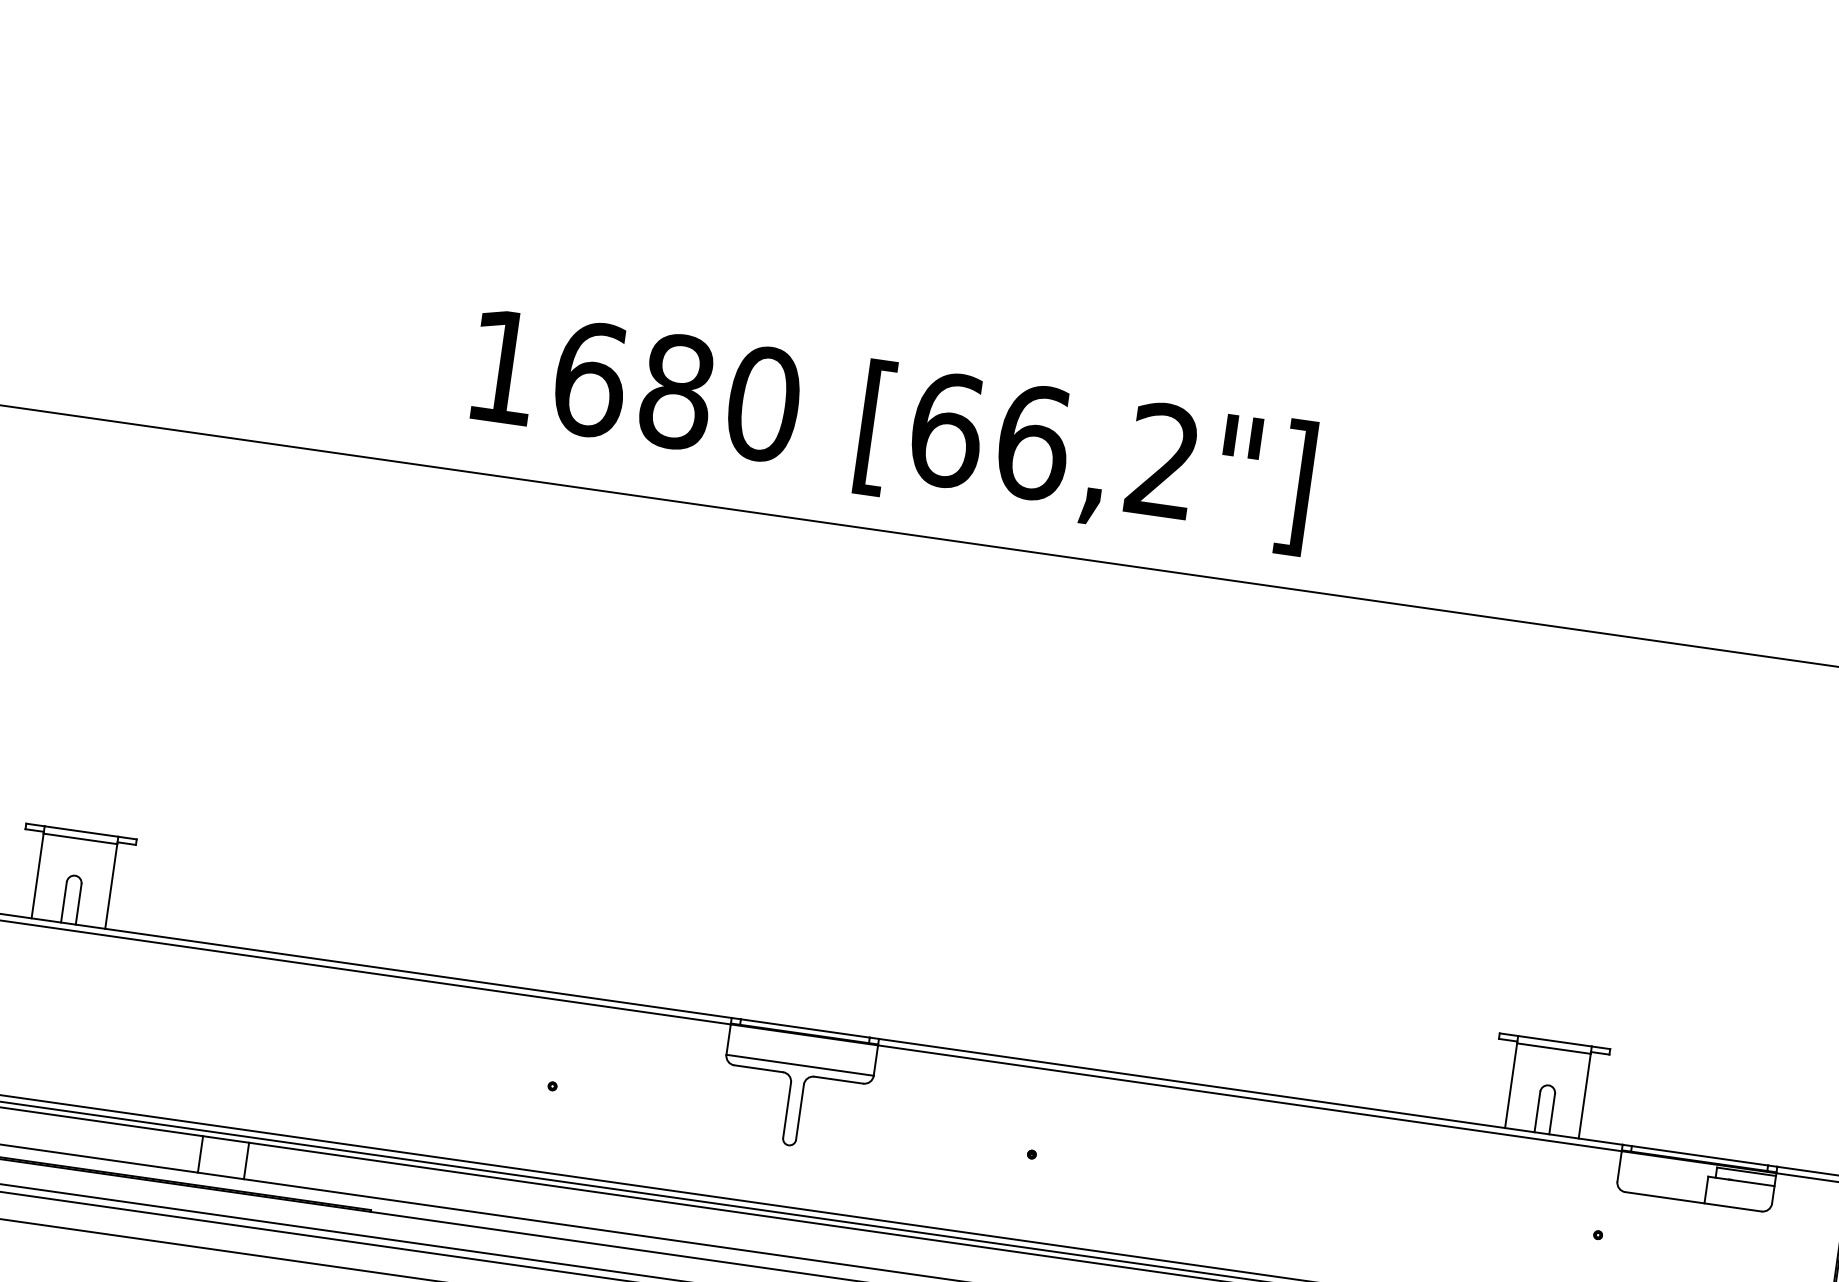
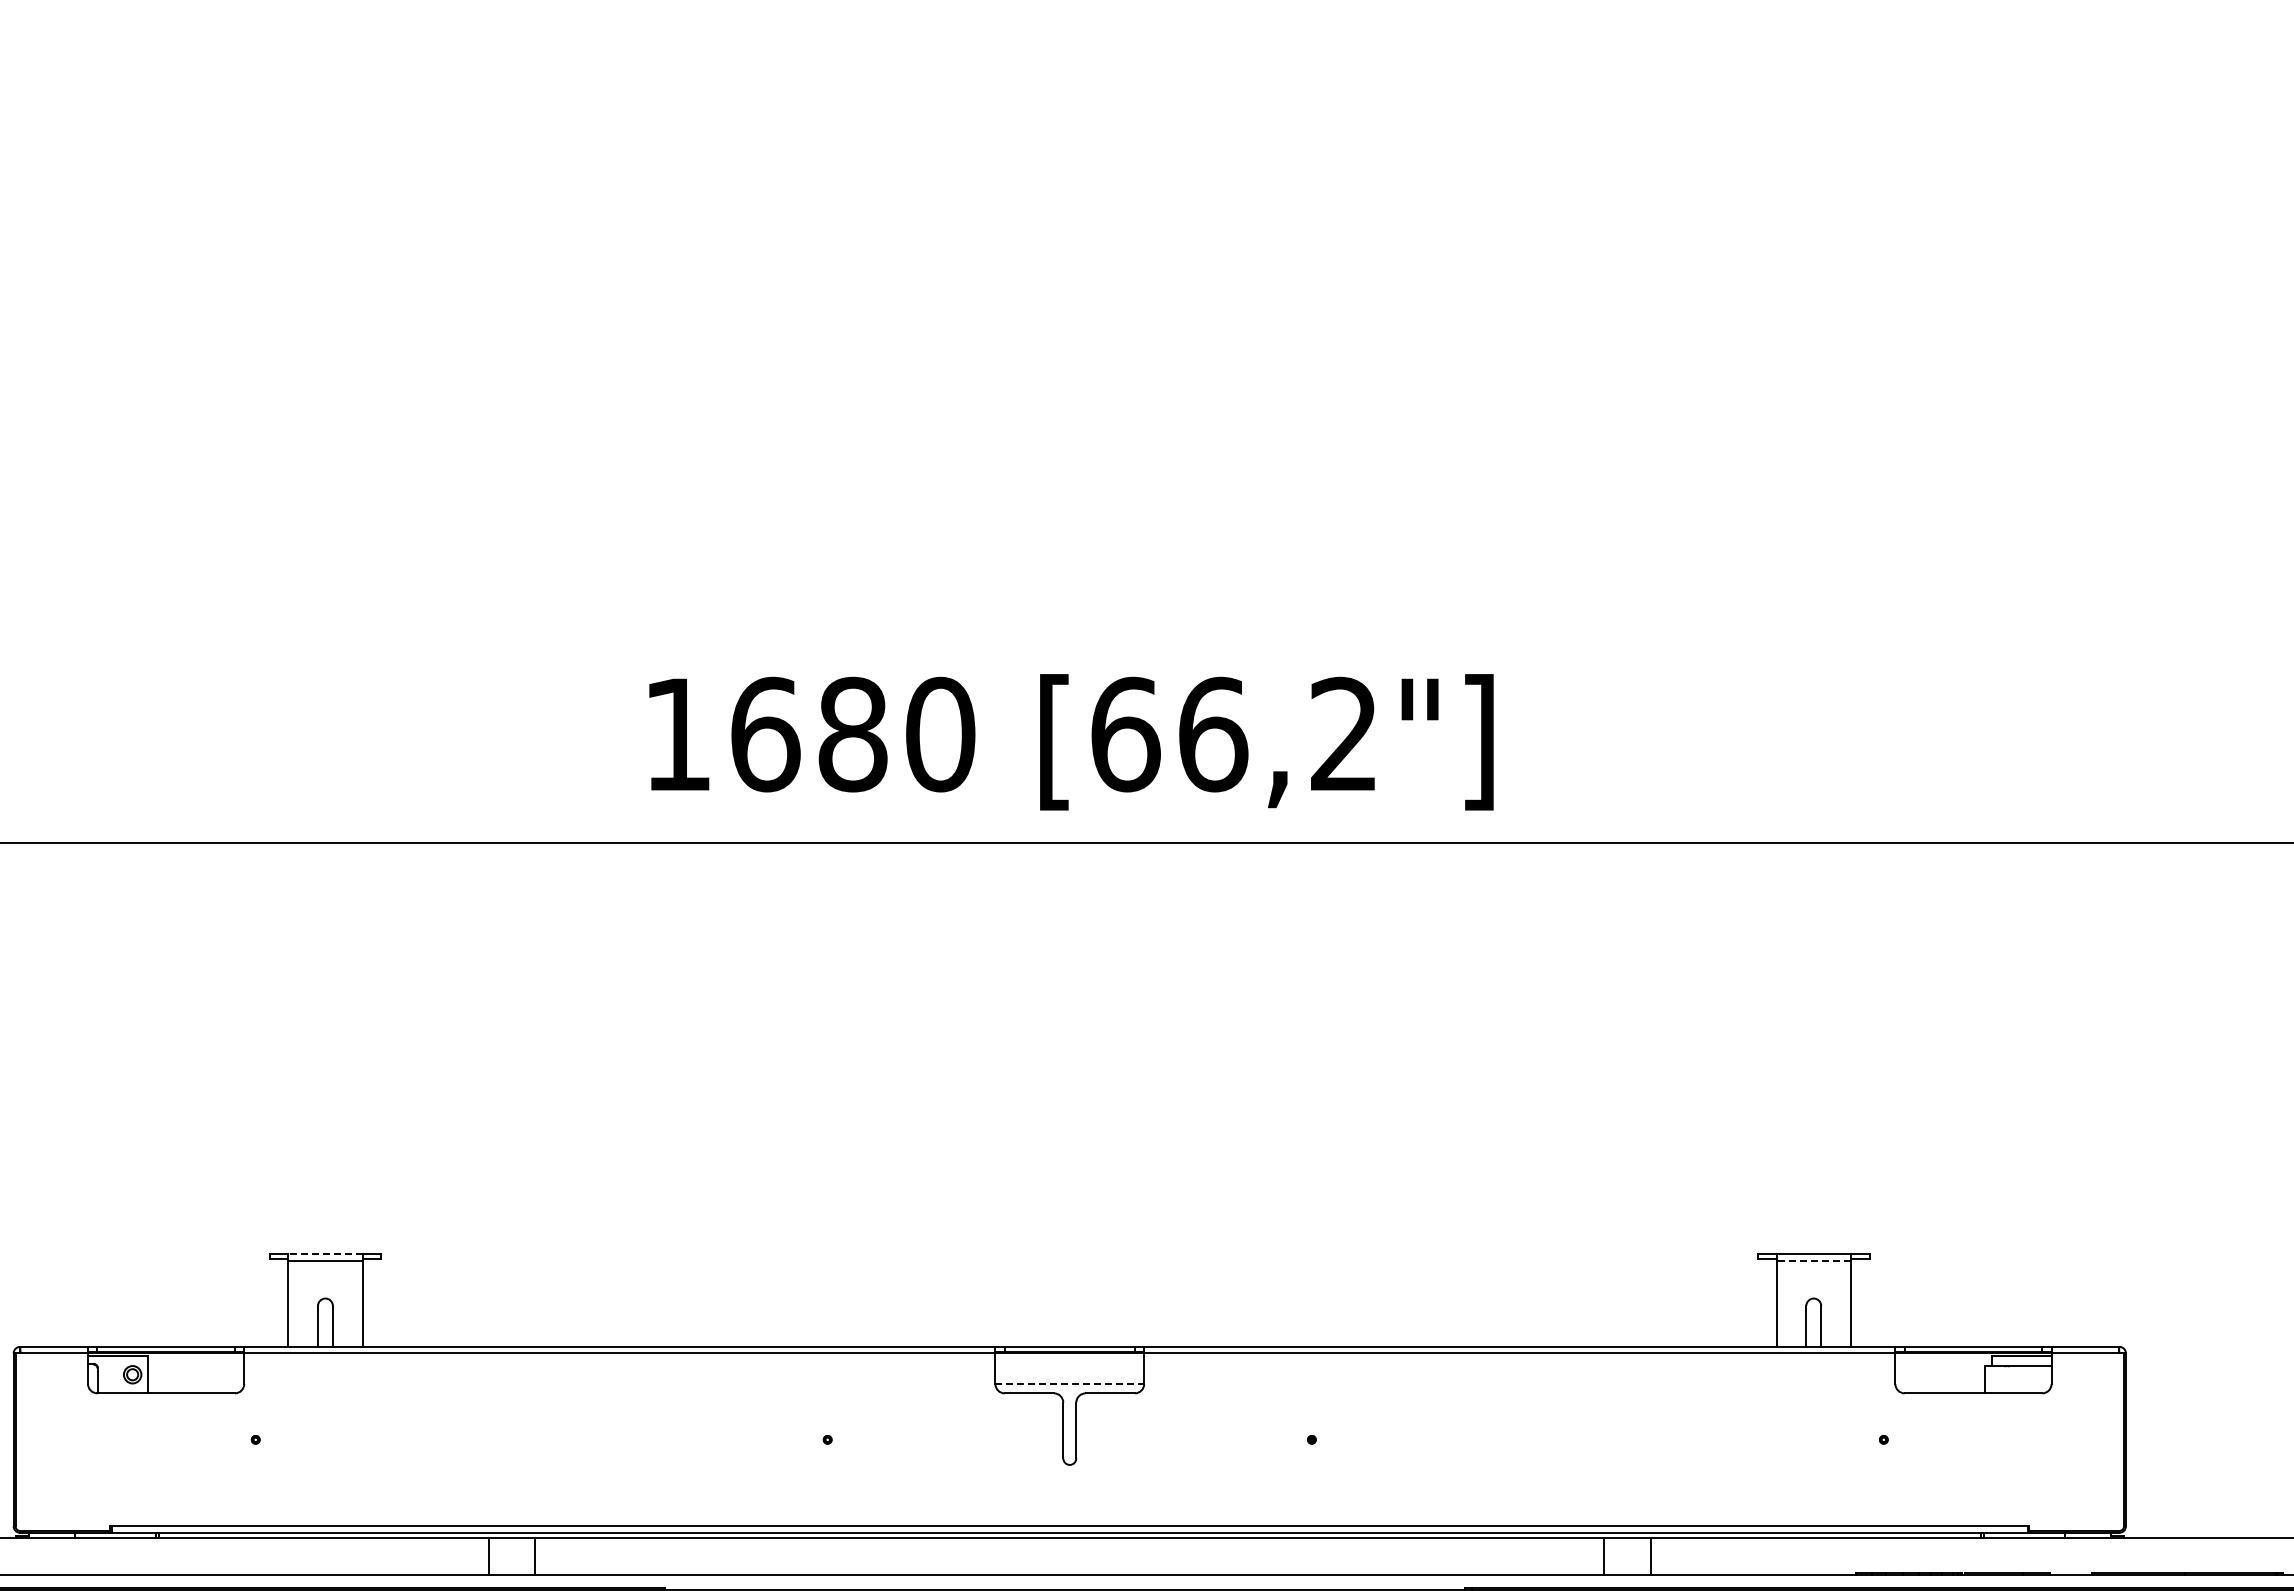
line: (80, 831) -> (324, 1253), solid -> dashed
line: (1553, 1048) -> (1813, 1261), solid -> dashed
line: (800, 1065) -> (1070, 1384), solid -> dashed

